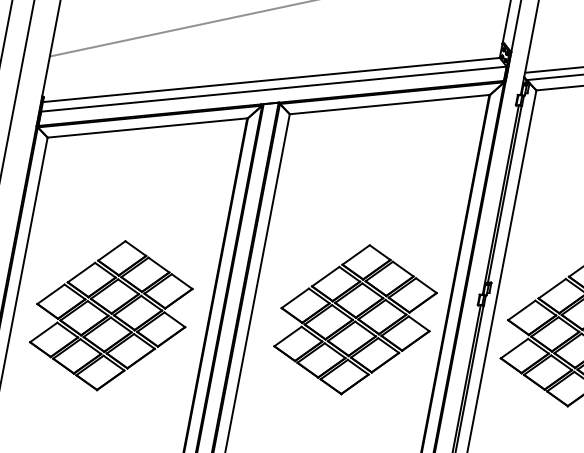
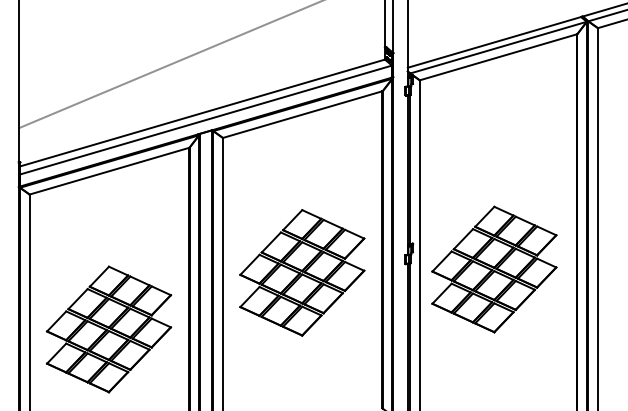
part: (355, 319) -> (302, 272), moved

